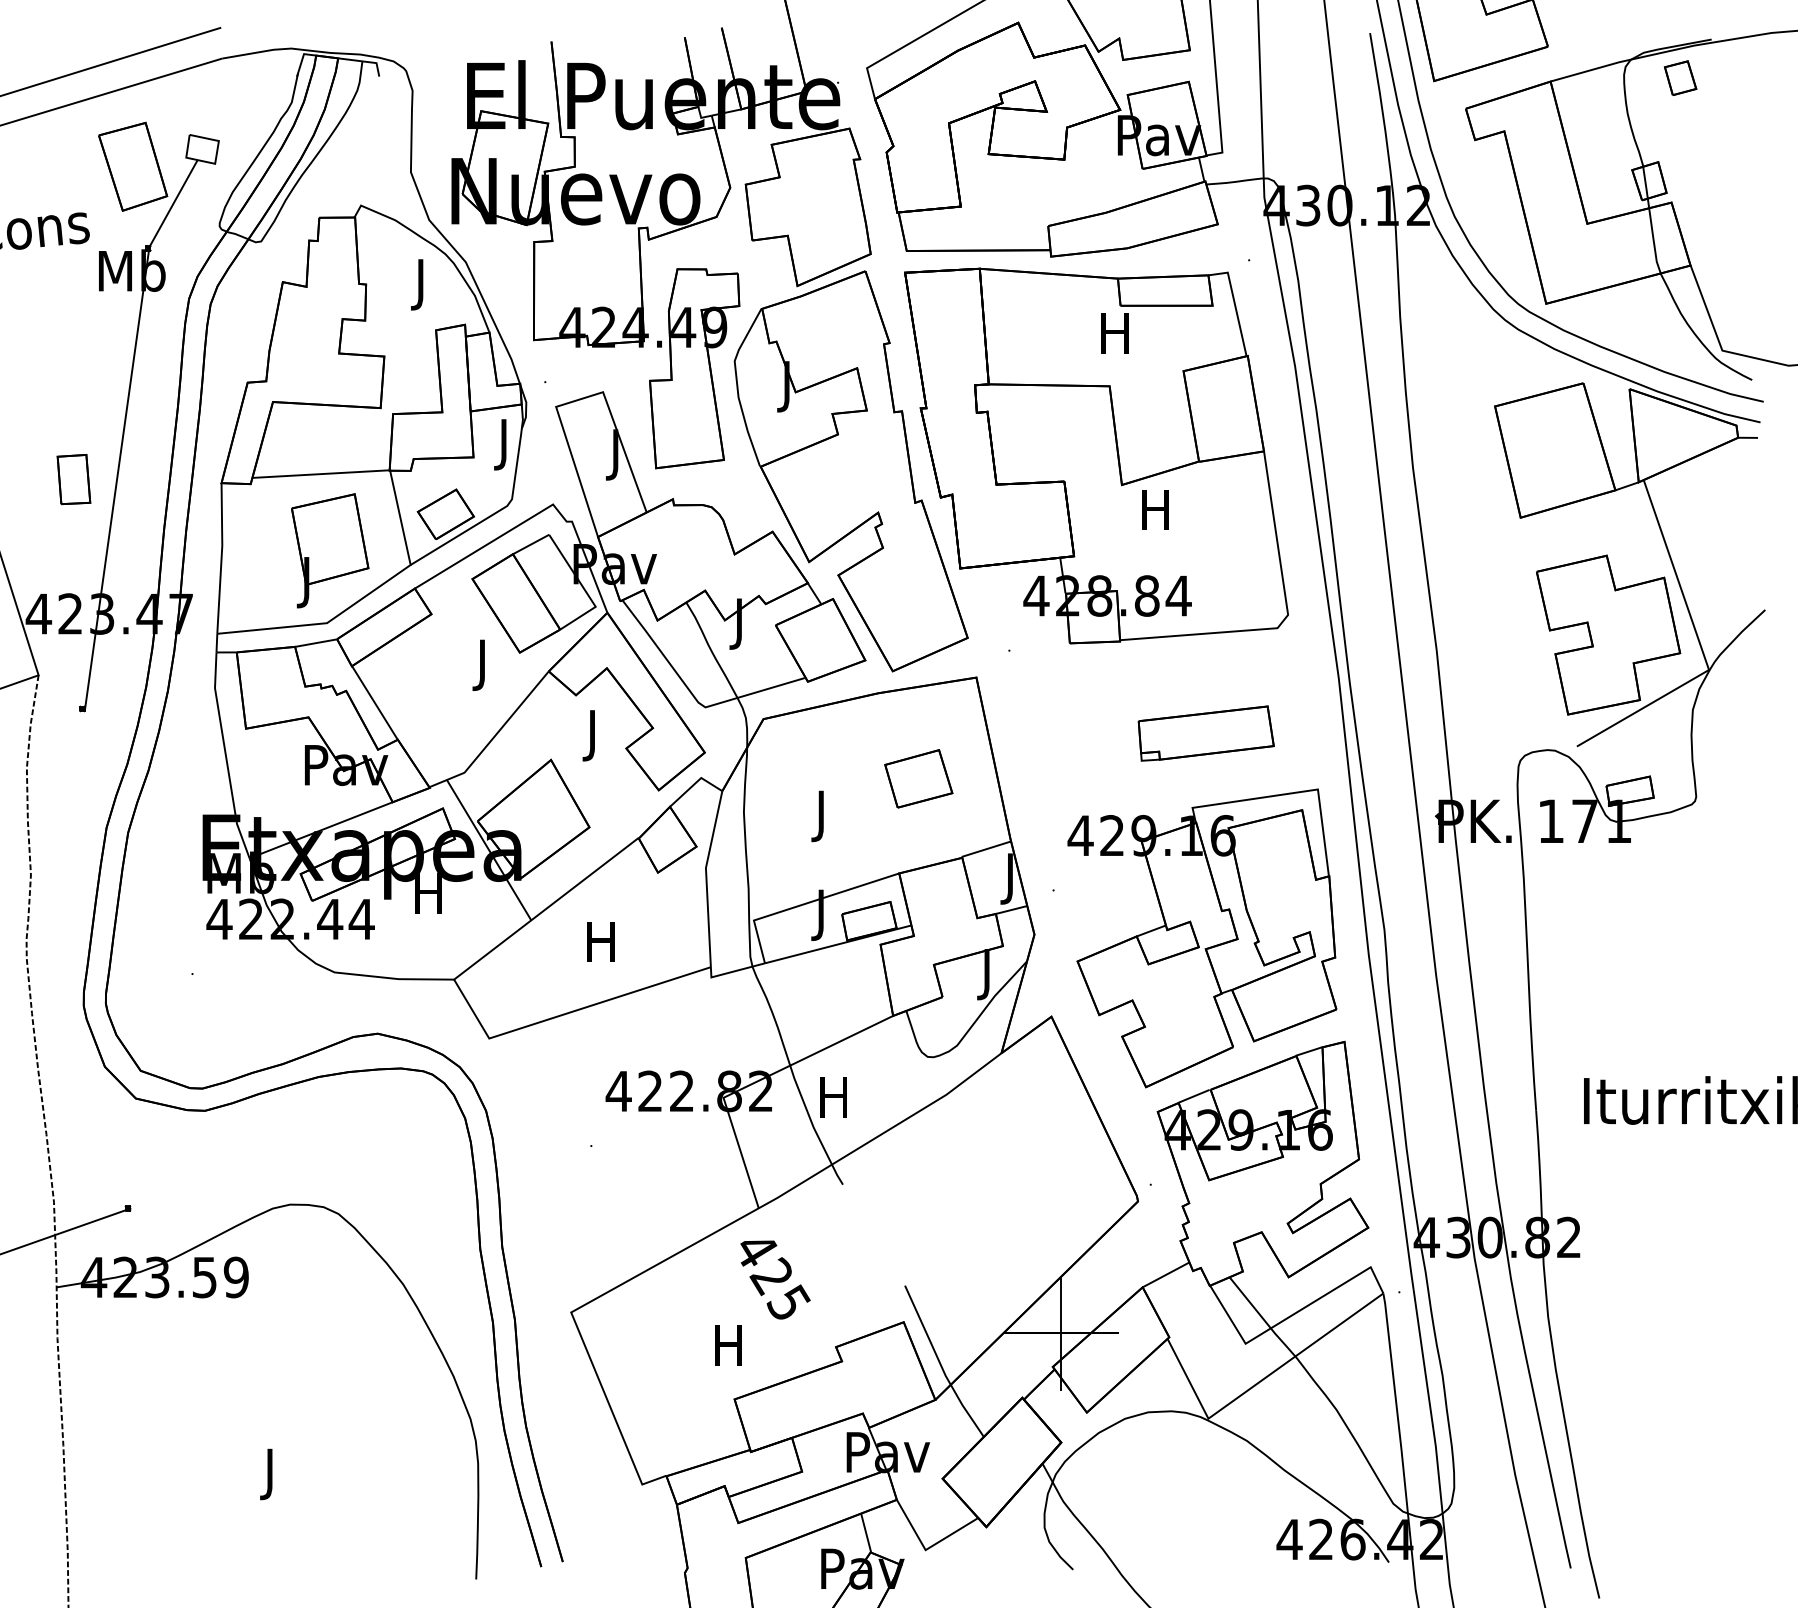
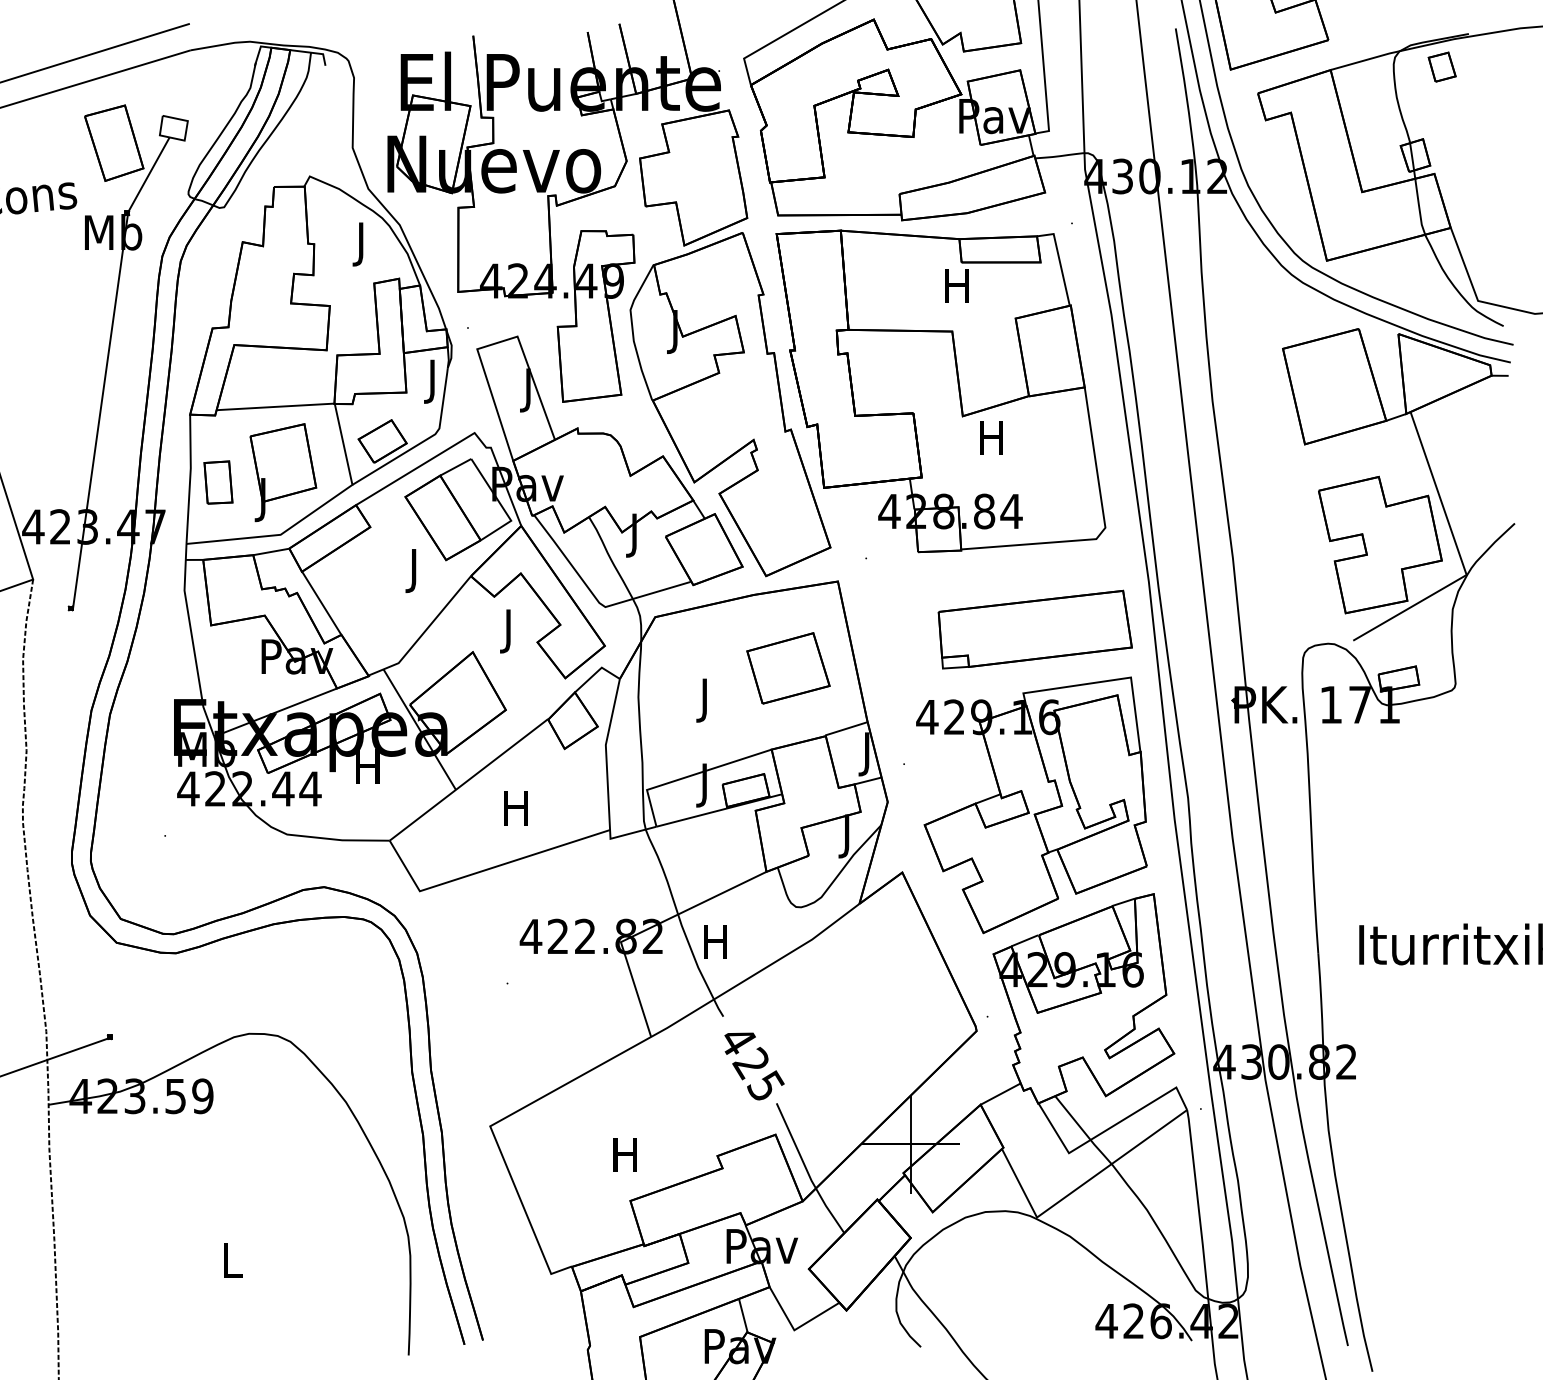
part: (73, 479) -> (218, 482), moved
part: (1205, 733) -> (1034, 629), size x1.67
part: (918, 778) -> (788, 668), size x1.43
text: (775, 1280) -> (754, 1066), moved
text: (270, 1474) -> (232, 1265), J -> L

